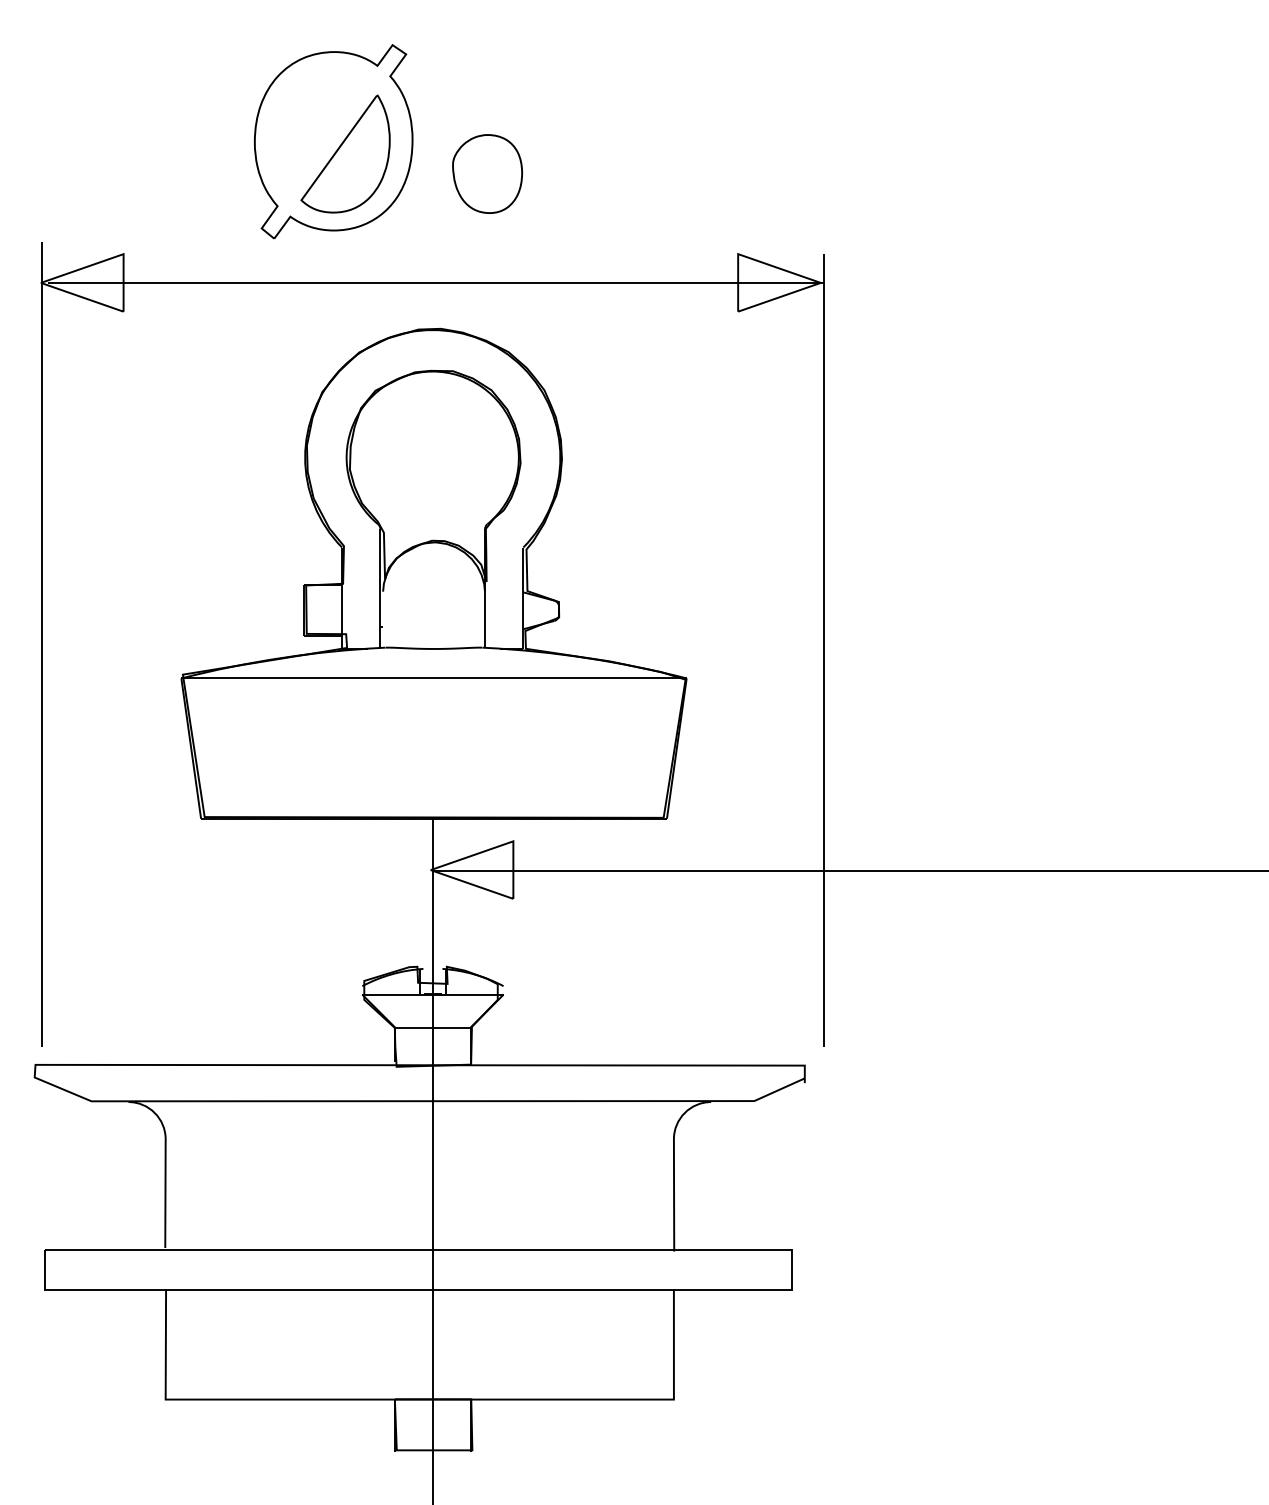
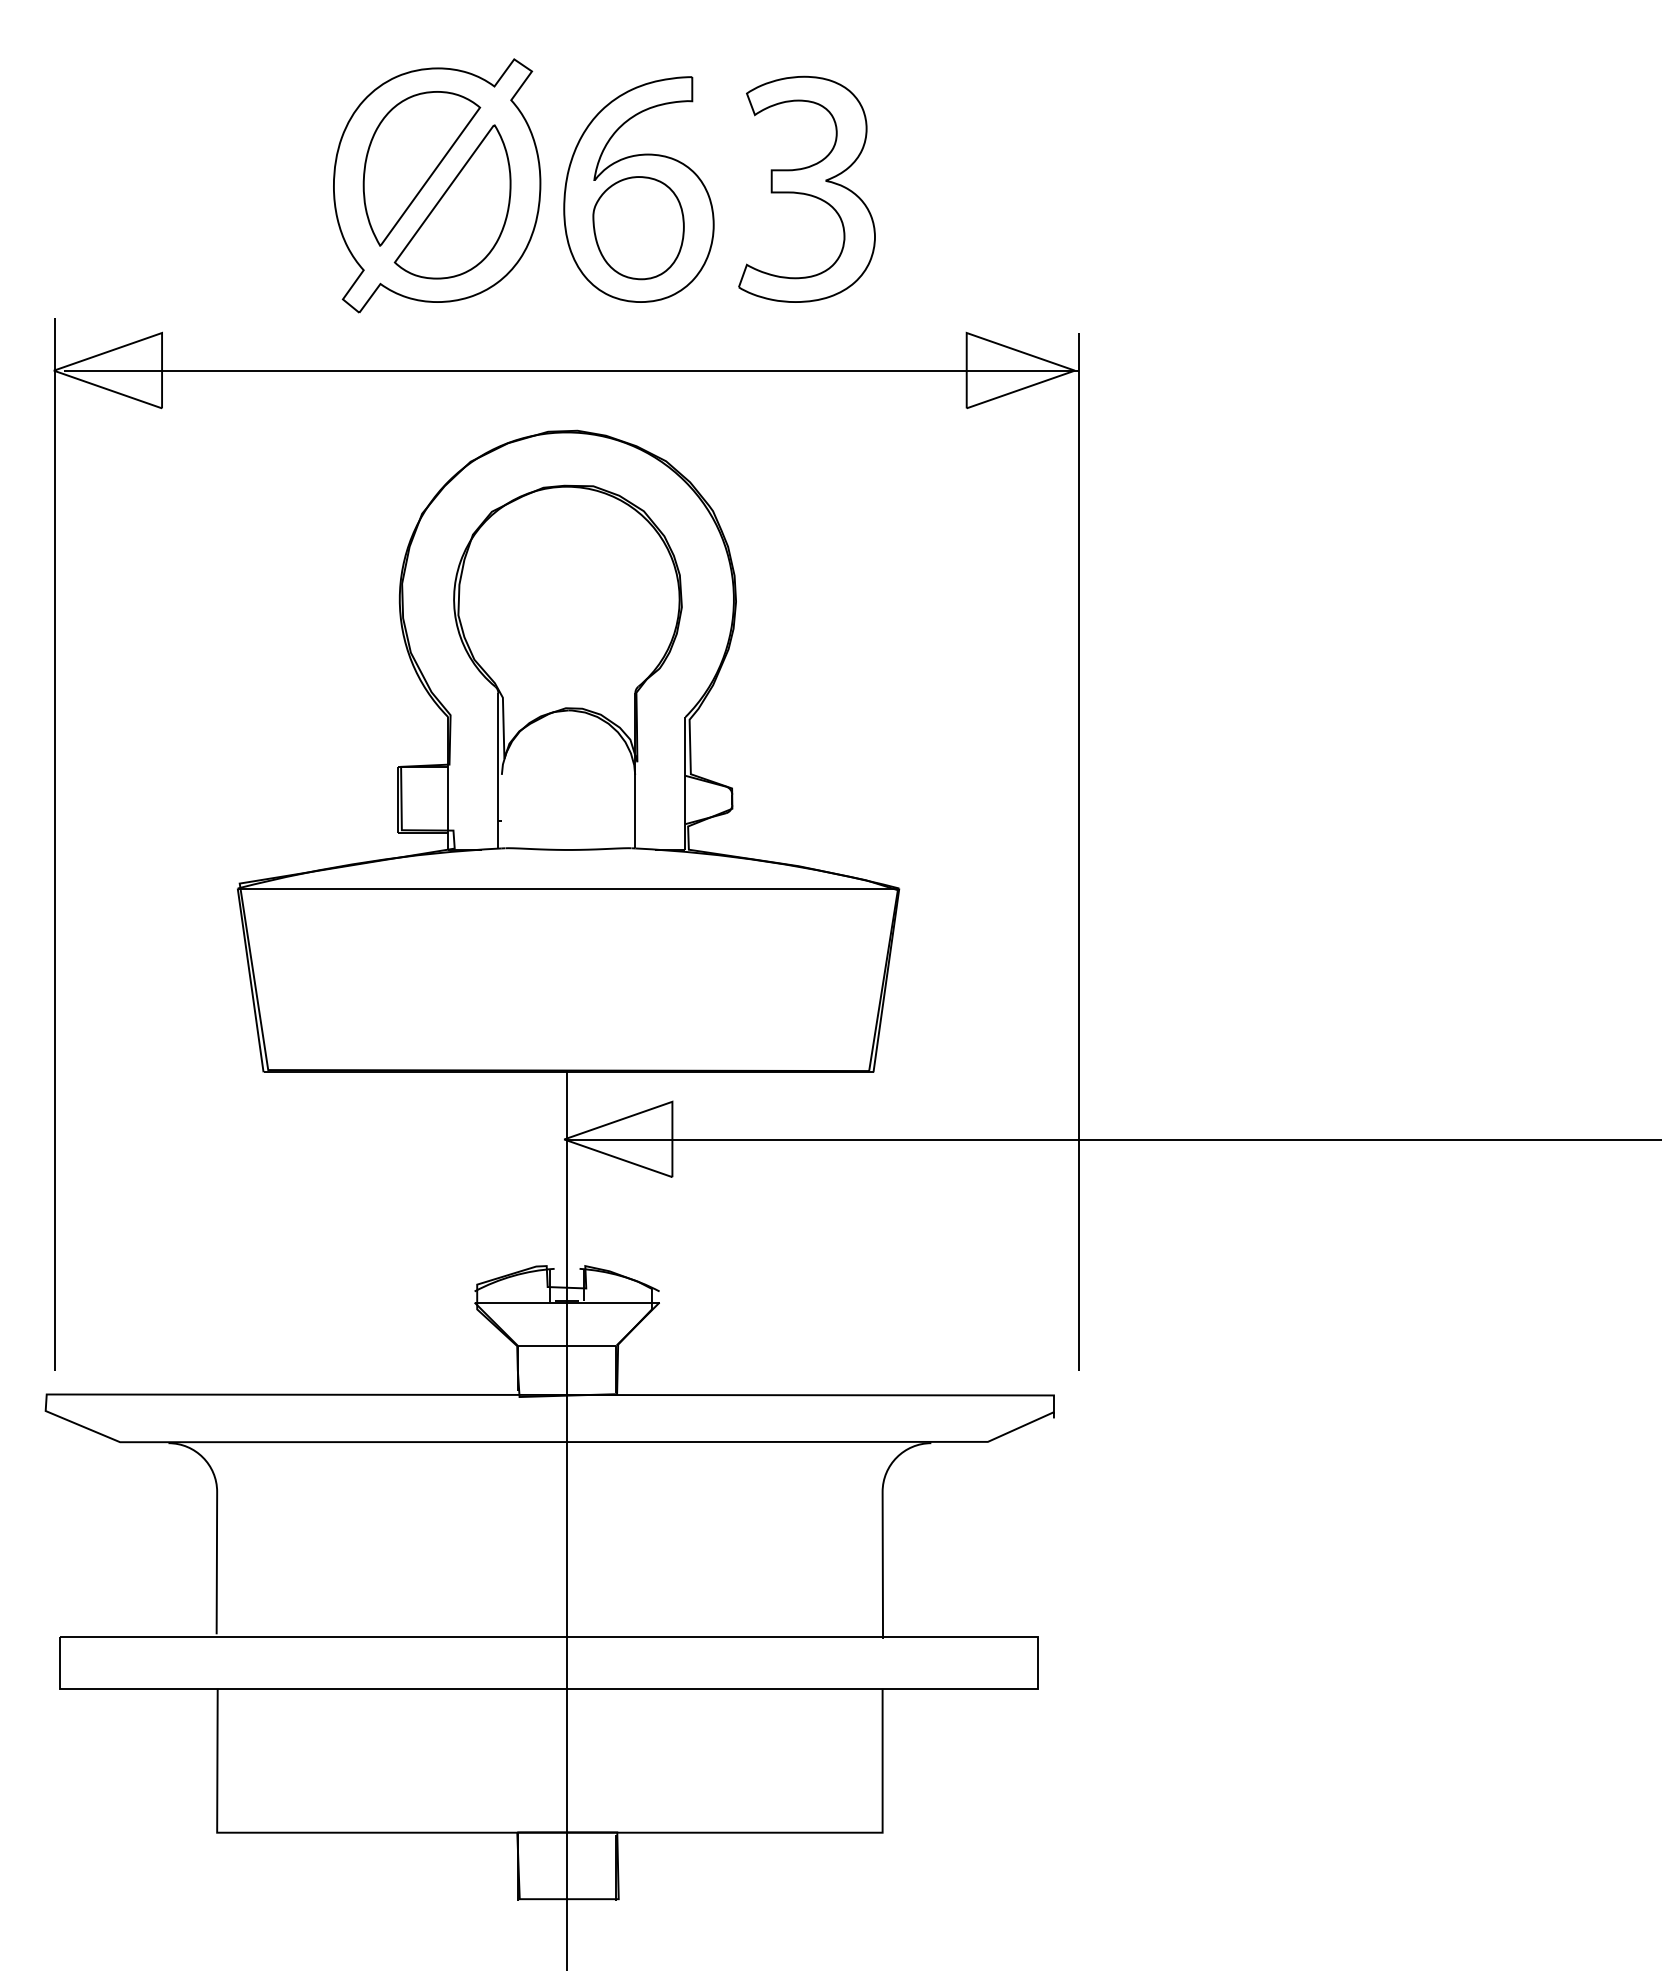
part: (321, 128) -> (421, 168), added
part: (487, 144) -> (638, 189), added
part: (615, 144) -> (806, 189), added

